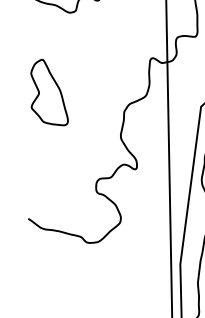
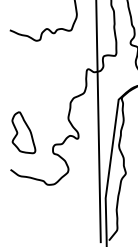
part: (48, 92) -> (23, 132), moved

